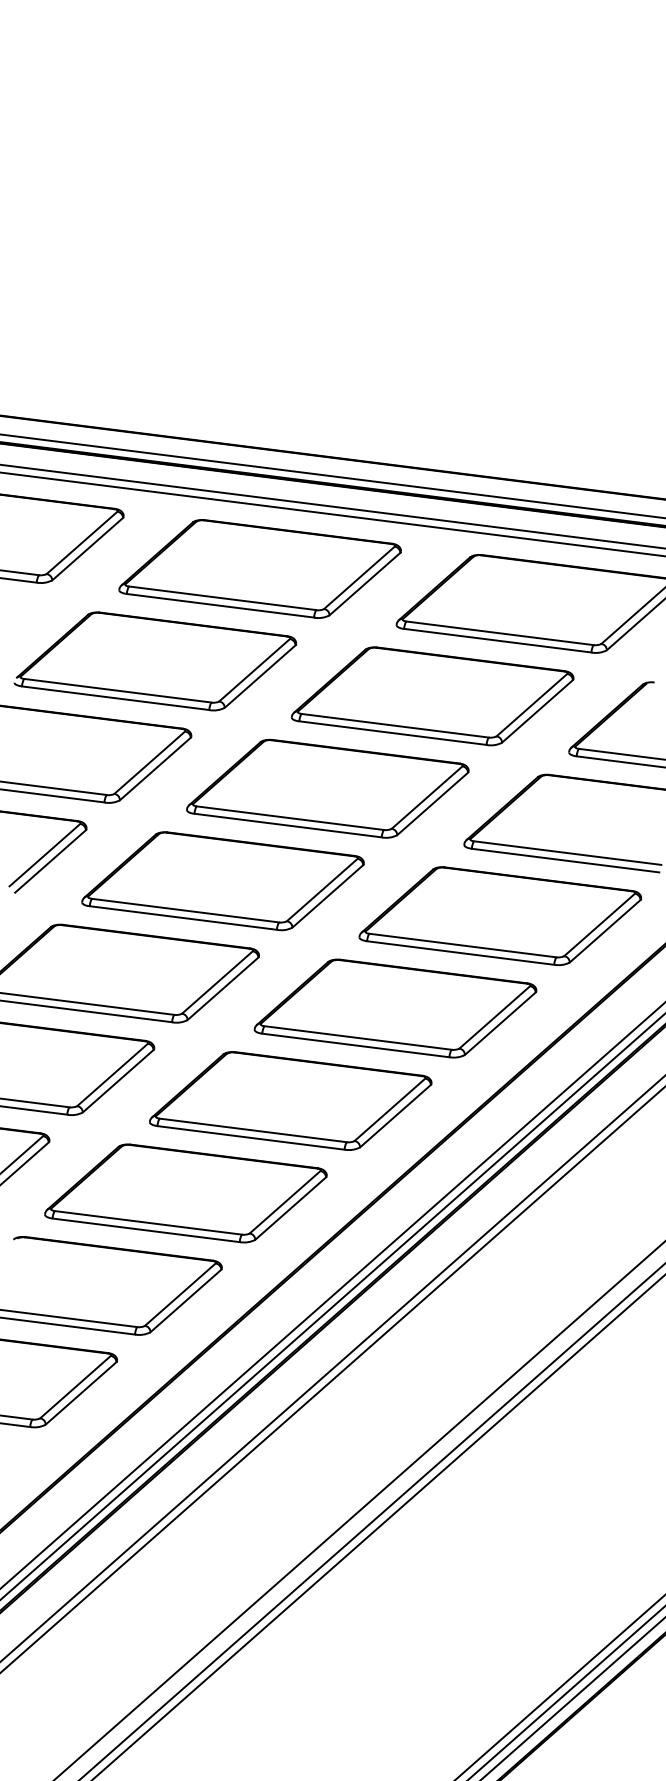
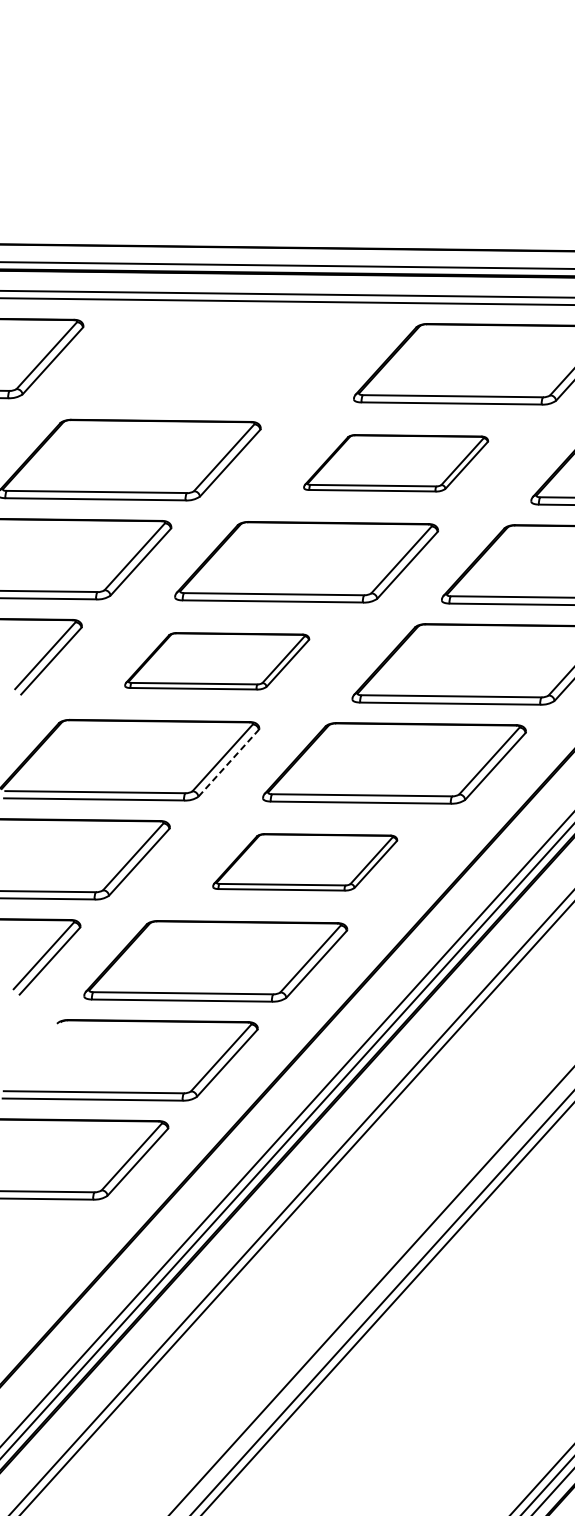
part: (259, 568) -> (217, 360), removed
part: (432, 696) -> (395, 463), size x0.7
part: (222, 881) -> (216, 661), size x0.7
line: (223, 988) -> (229, 762), solid -> dashed
part: (290, 1100) -> (304, 861), size x0.7

